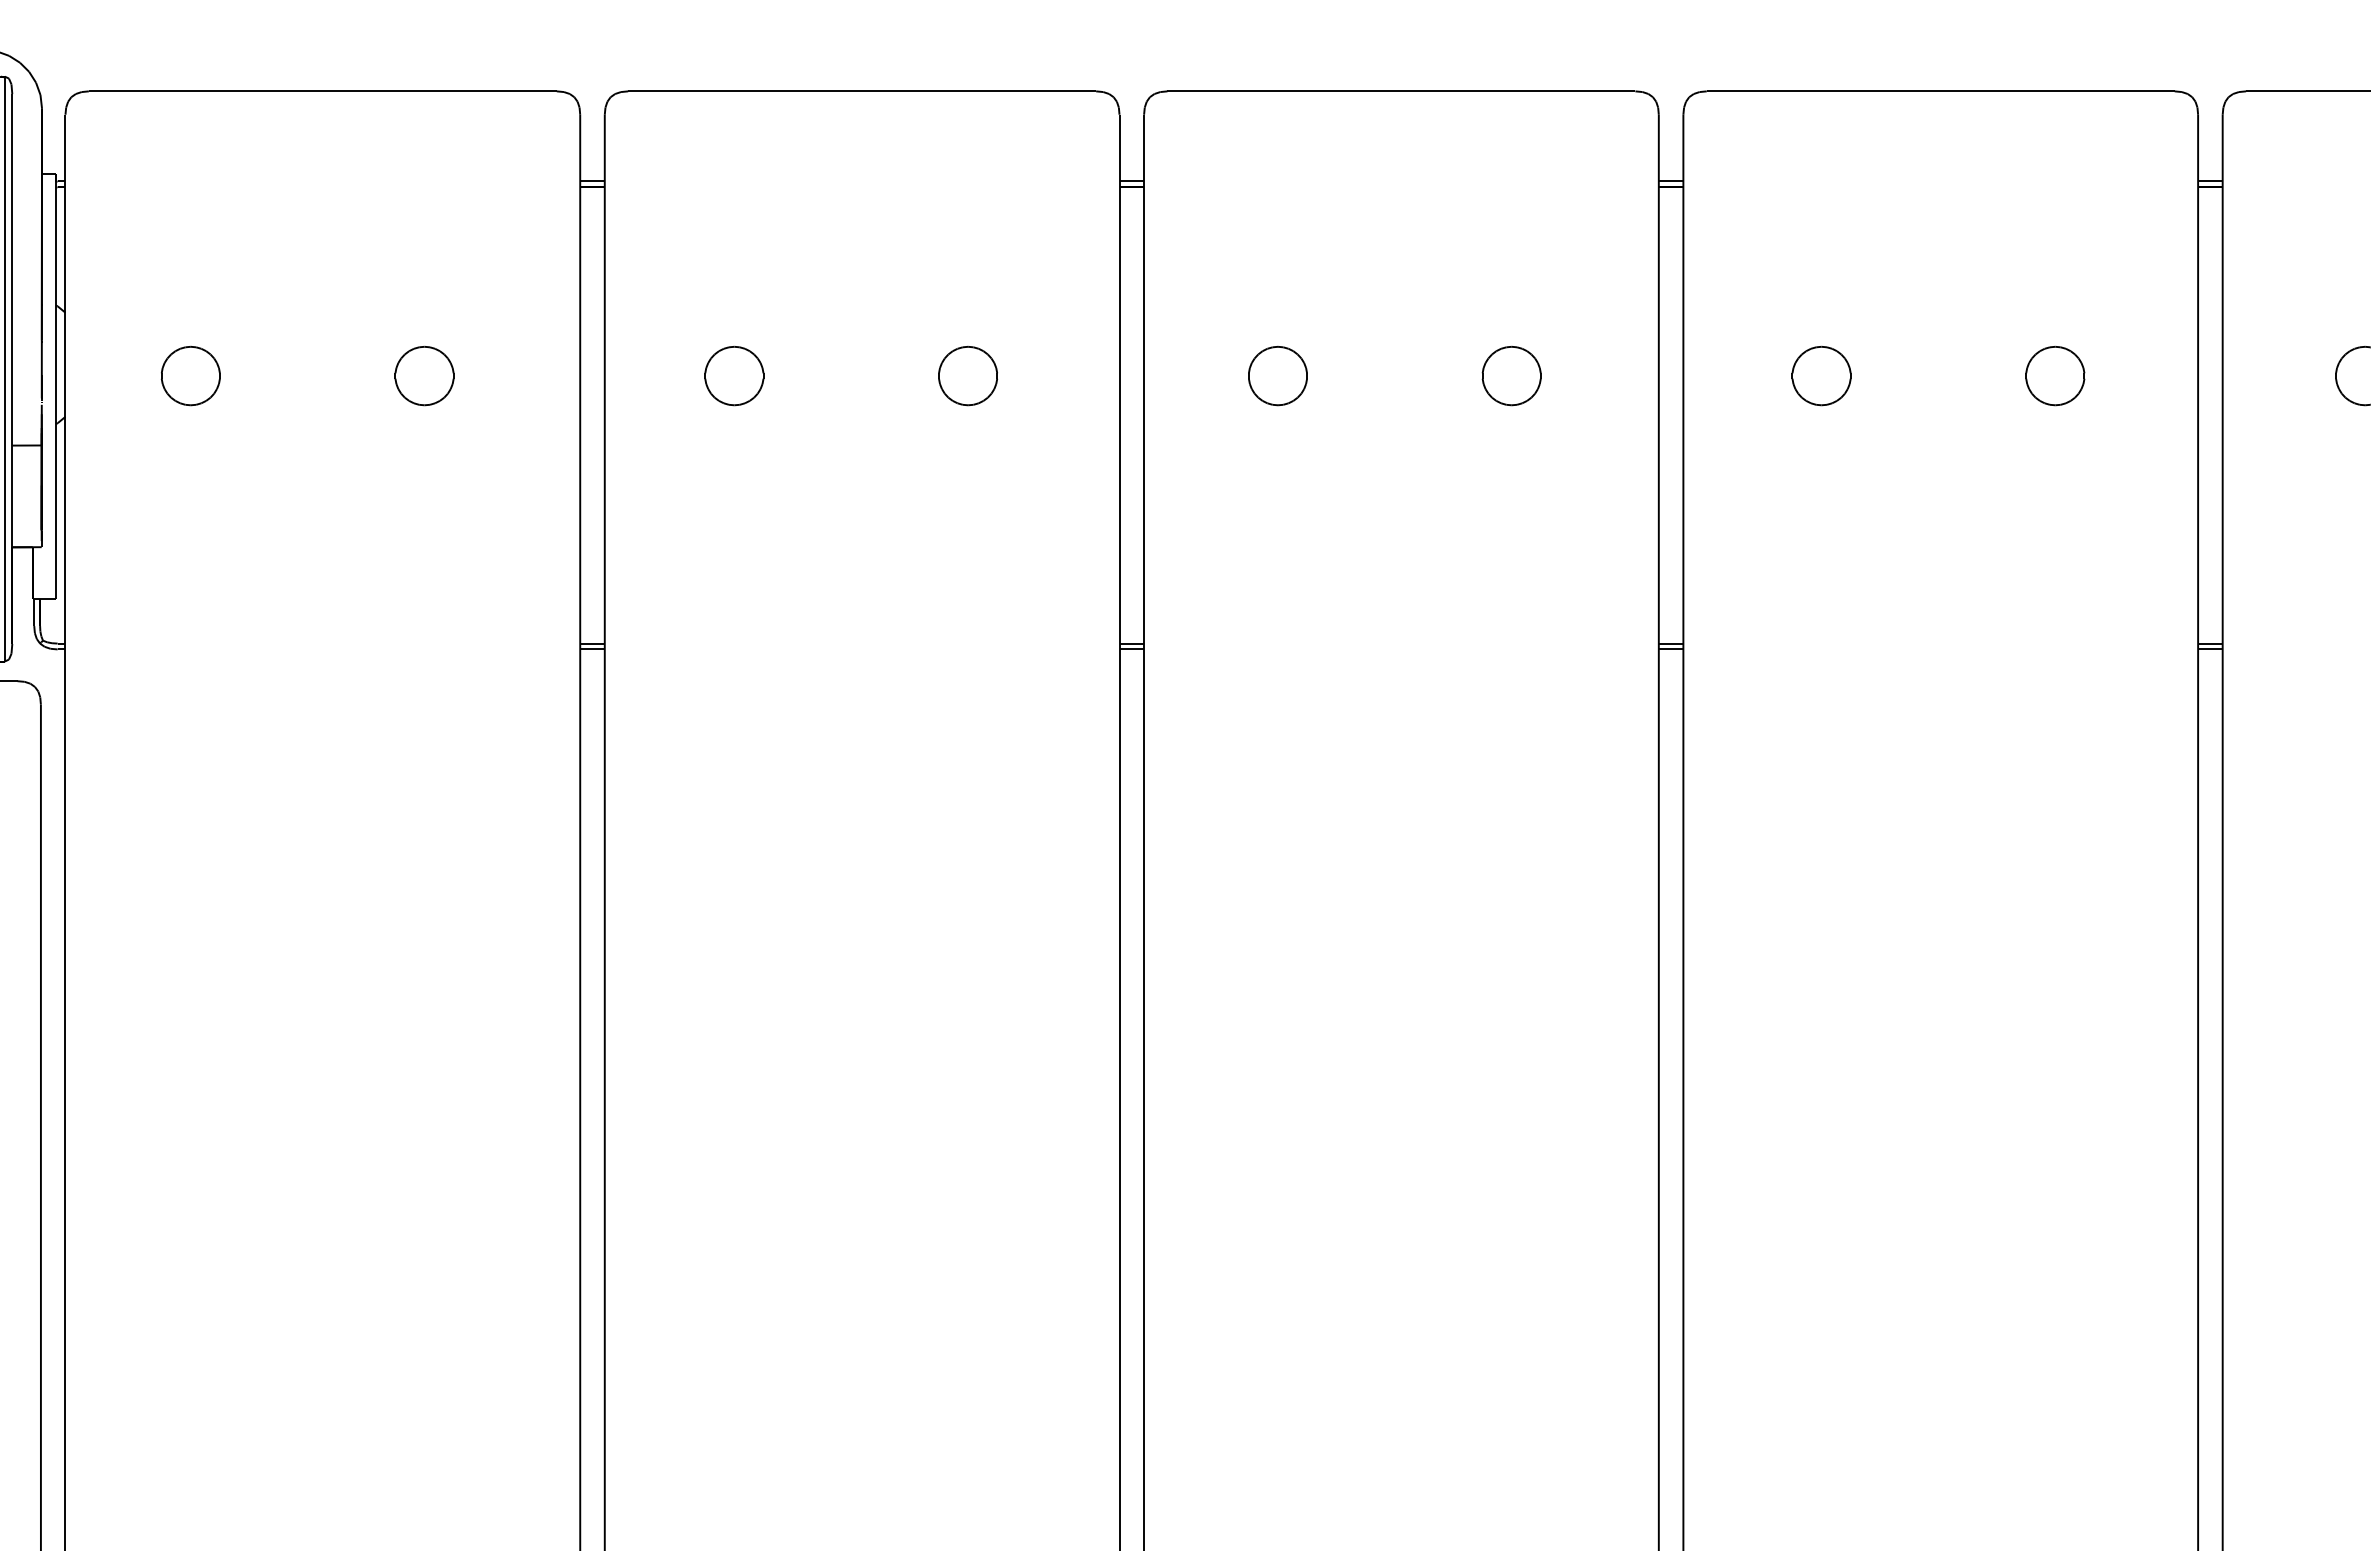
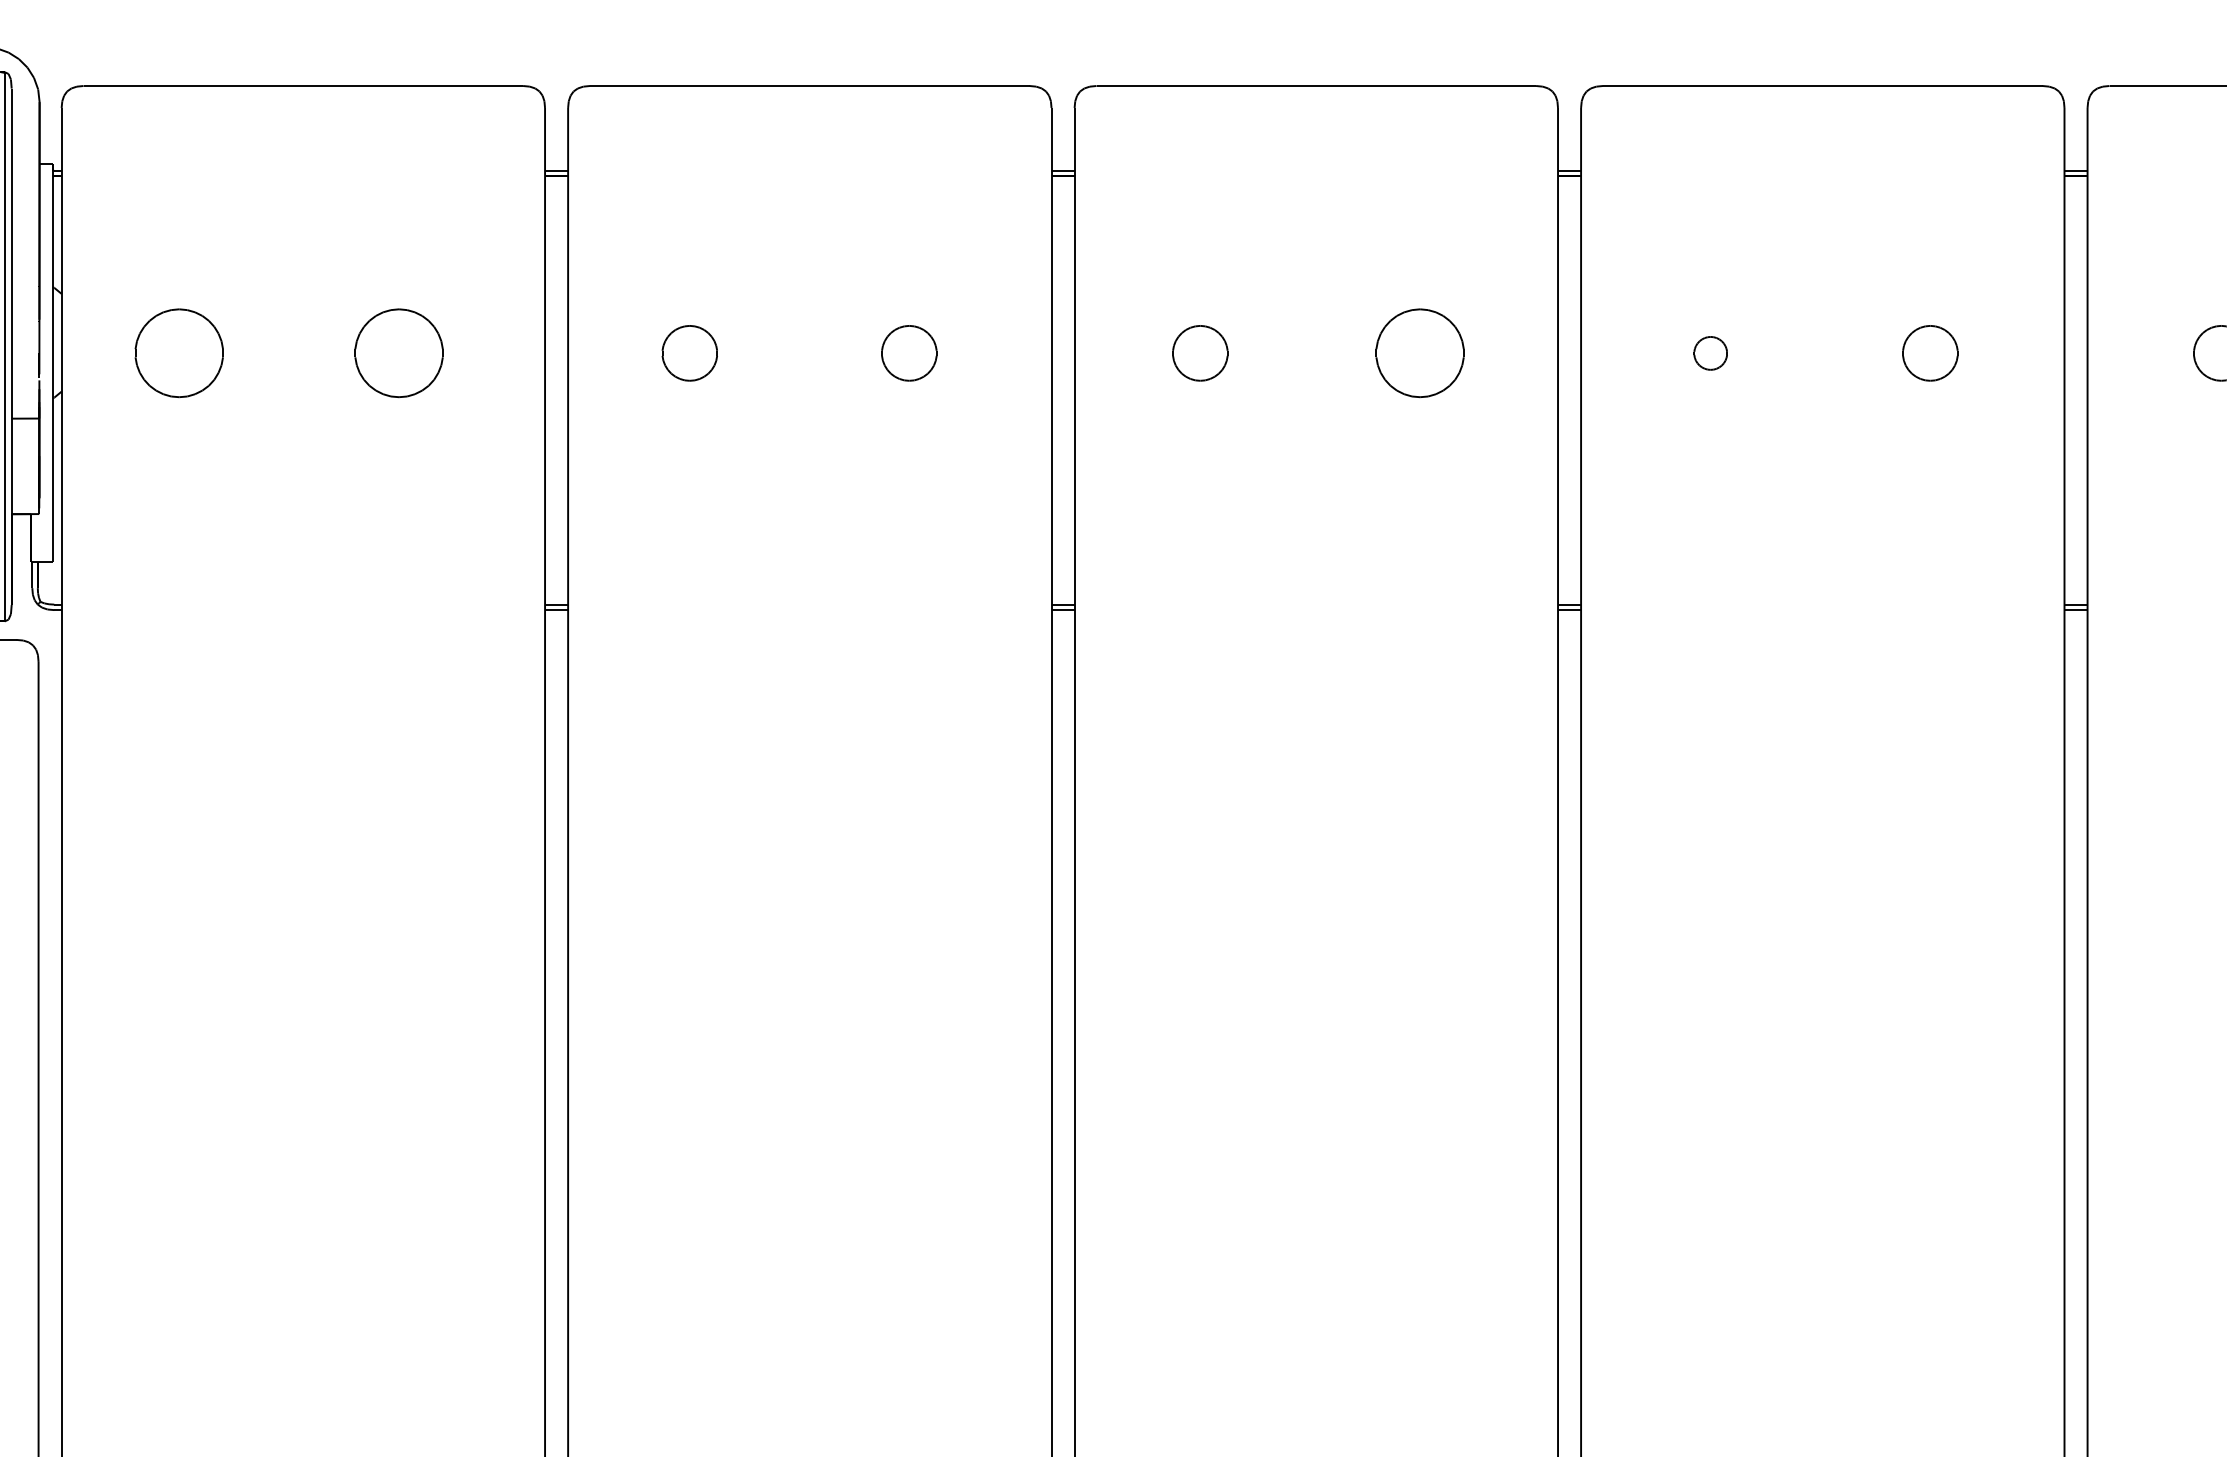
part: (190, 376) -> (179, 353), size x1.6
part: (424, 376) -> (398, 353), size x1.6
part: (1511, 376) -> (1419, 353), size x1.6
part: (1821, 376) -> (1710, 353), size x0.6

